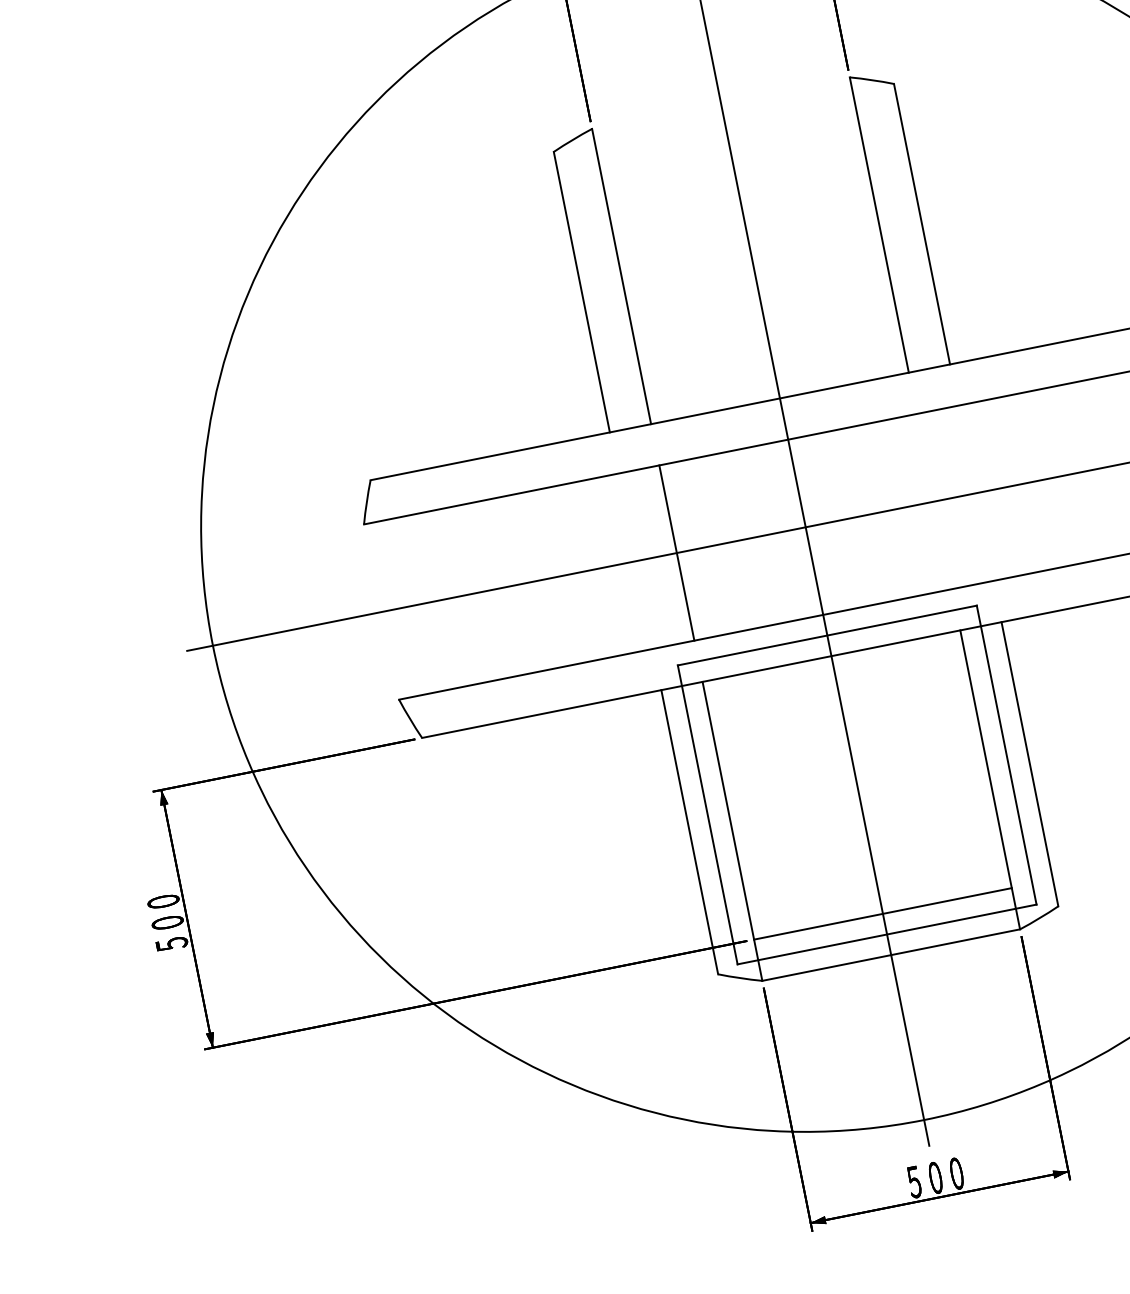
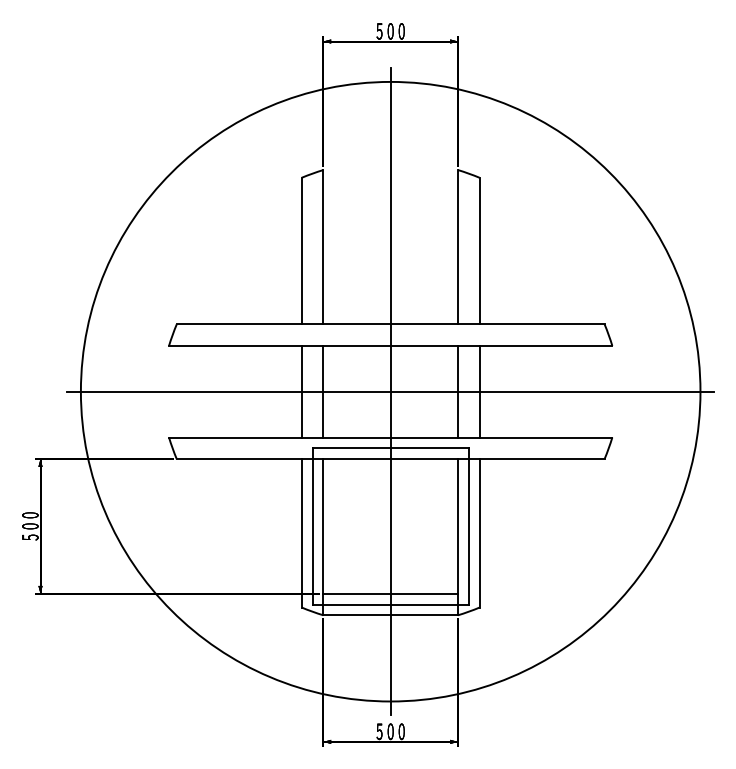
line: (975, 492) -> (479, 391), added
line: (935, 500) -> (458, 391), added
line: (634, 560) -> (301, 391), added

